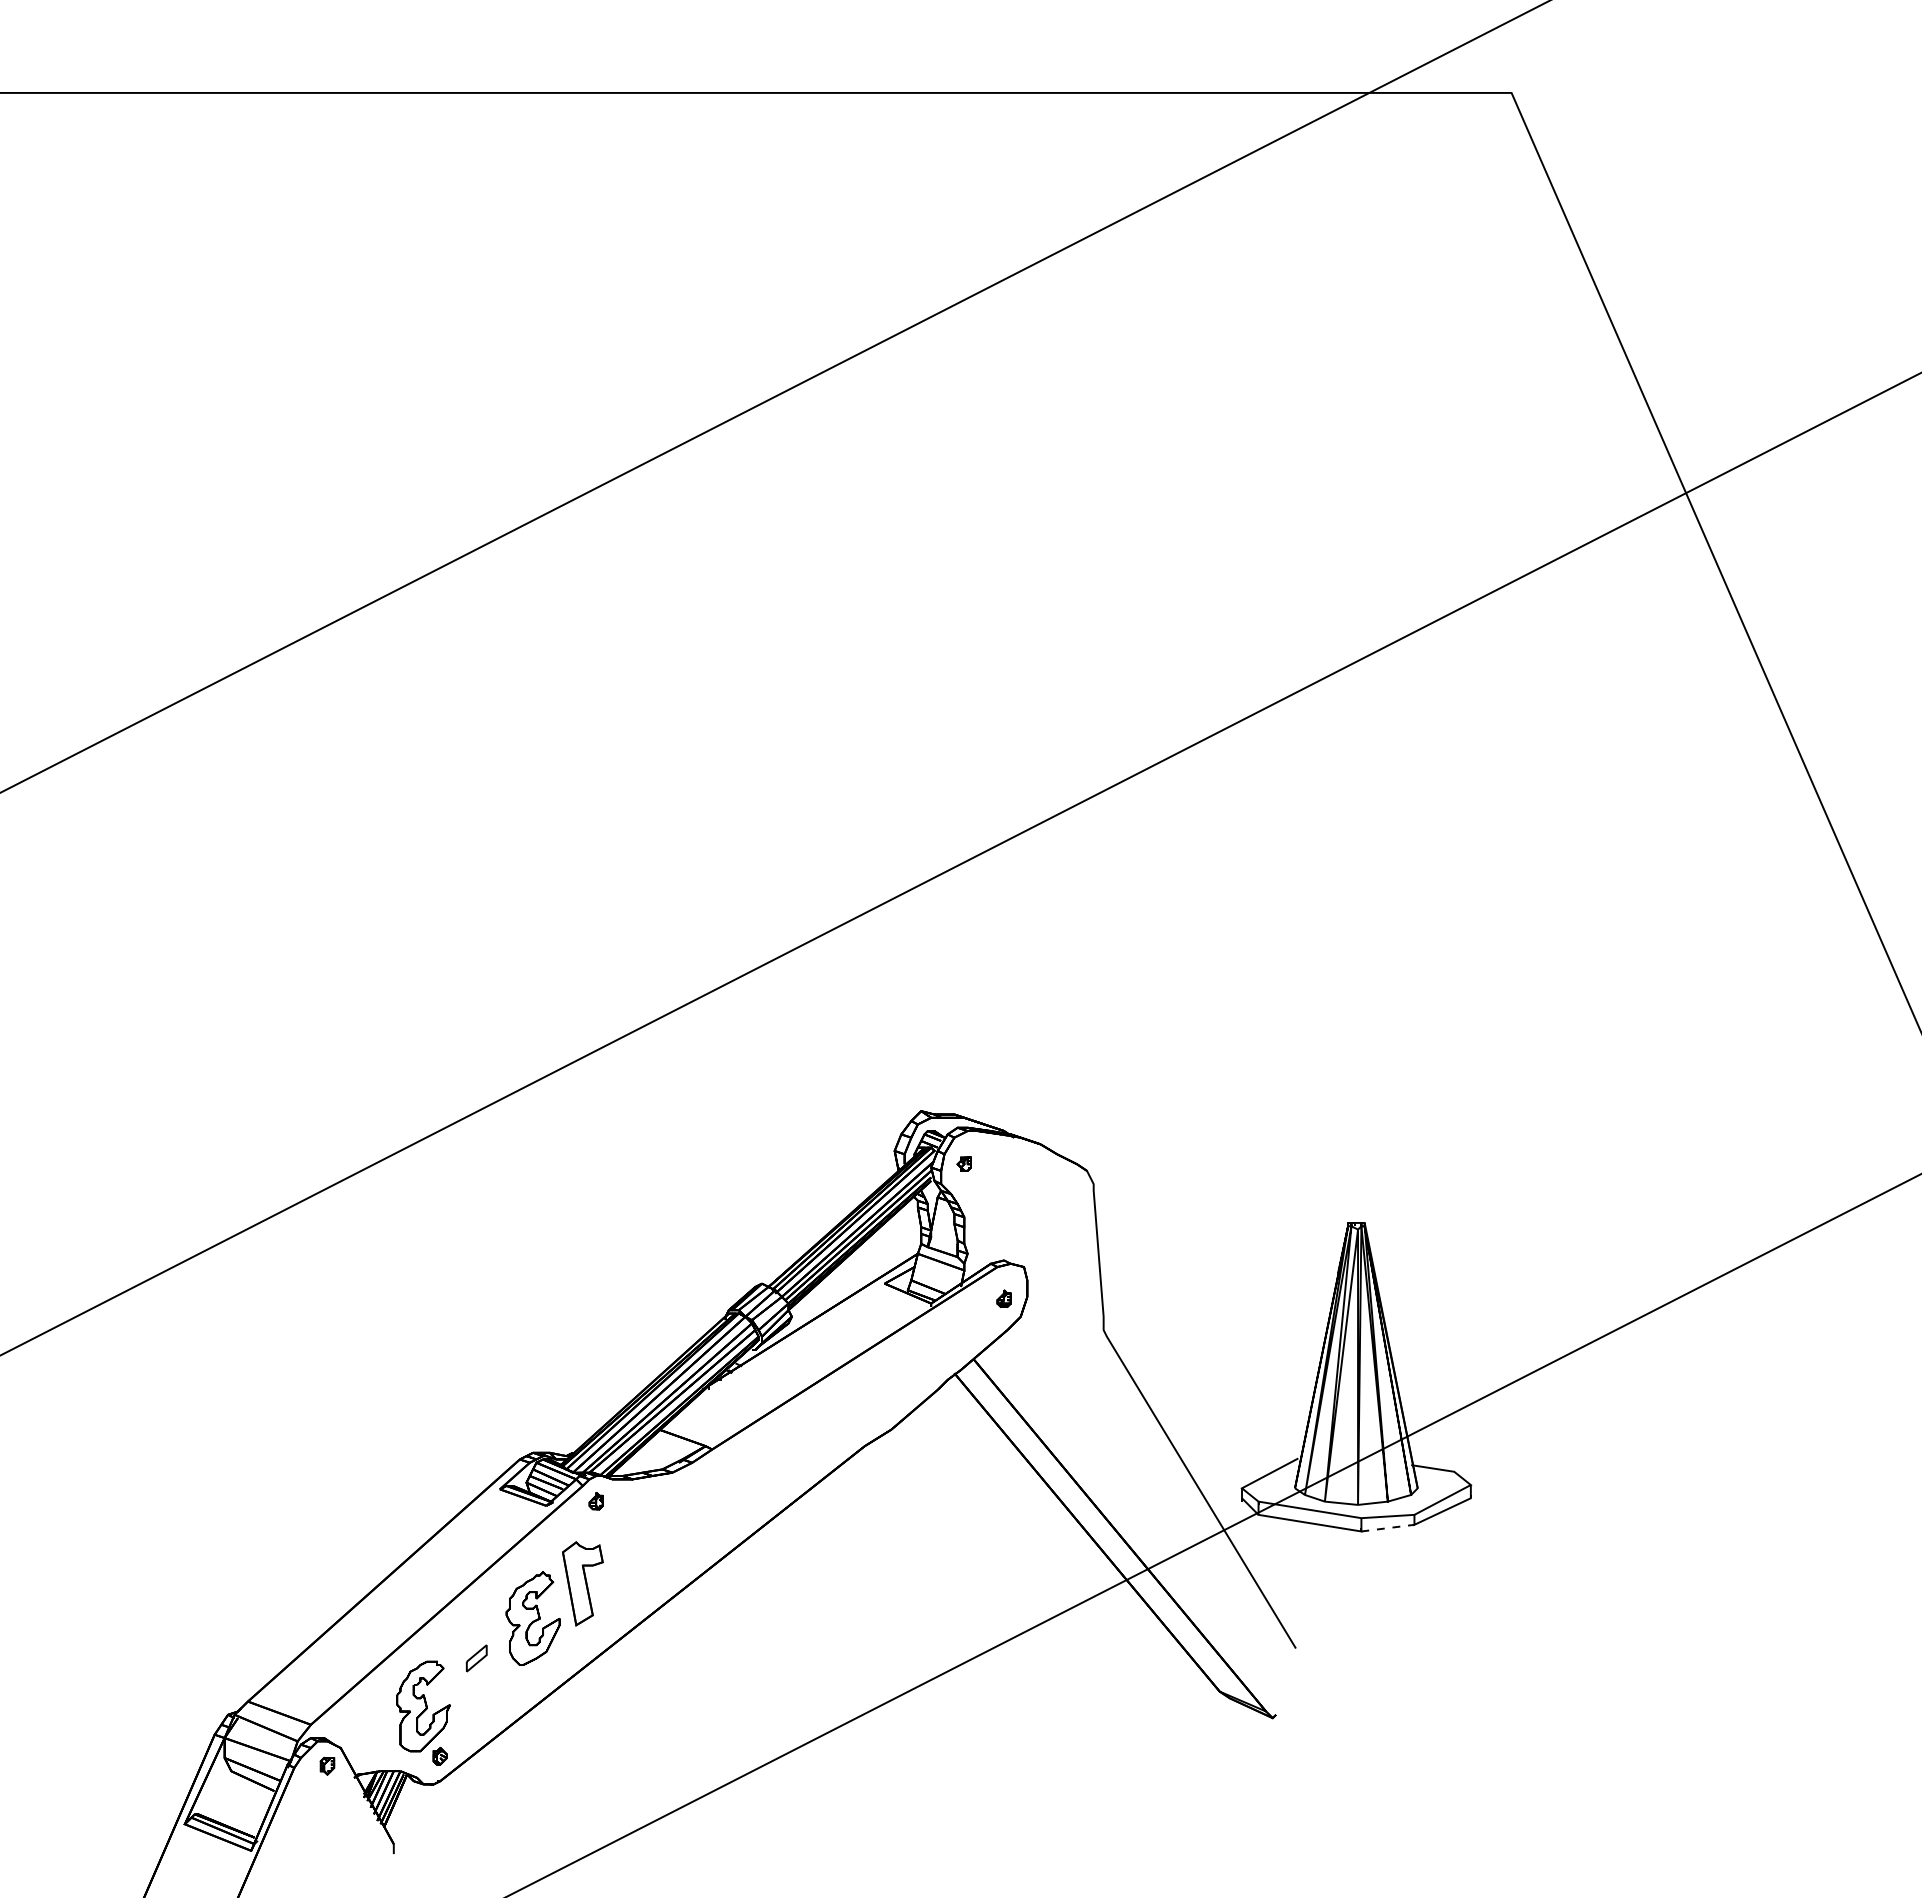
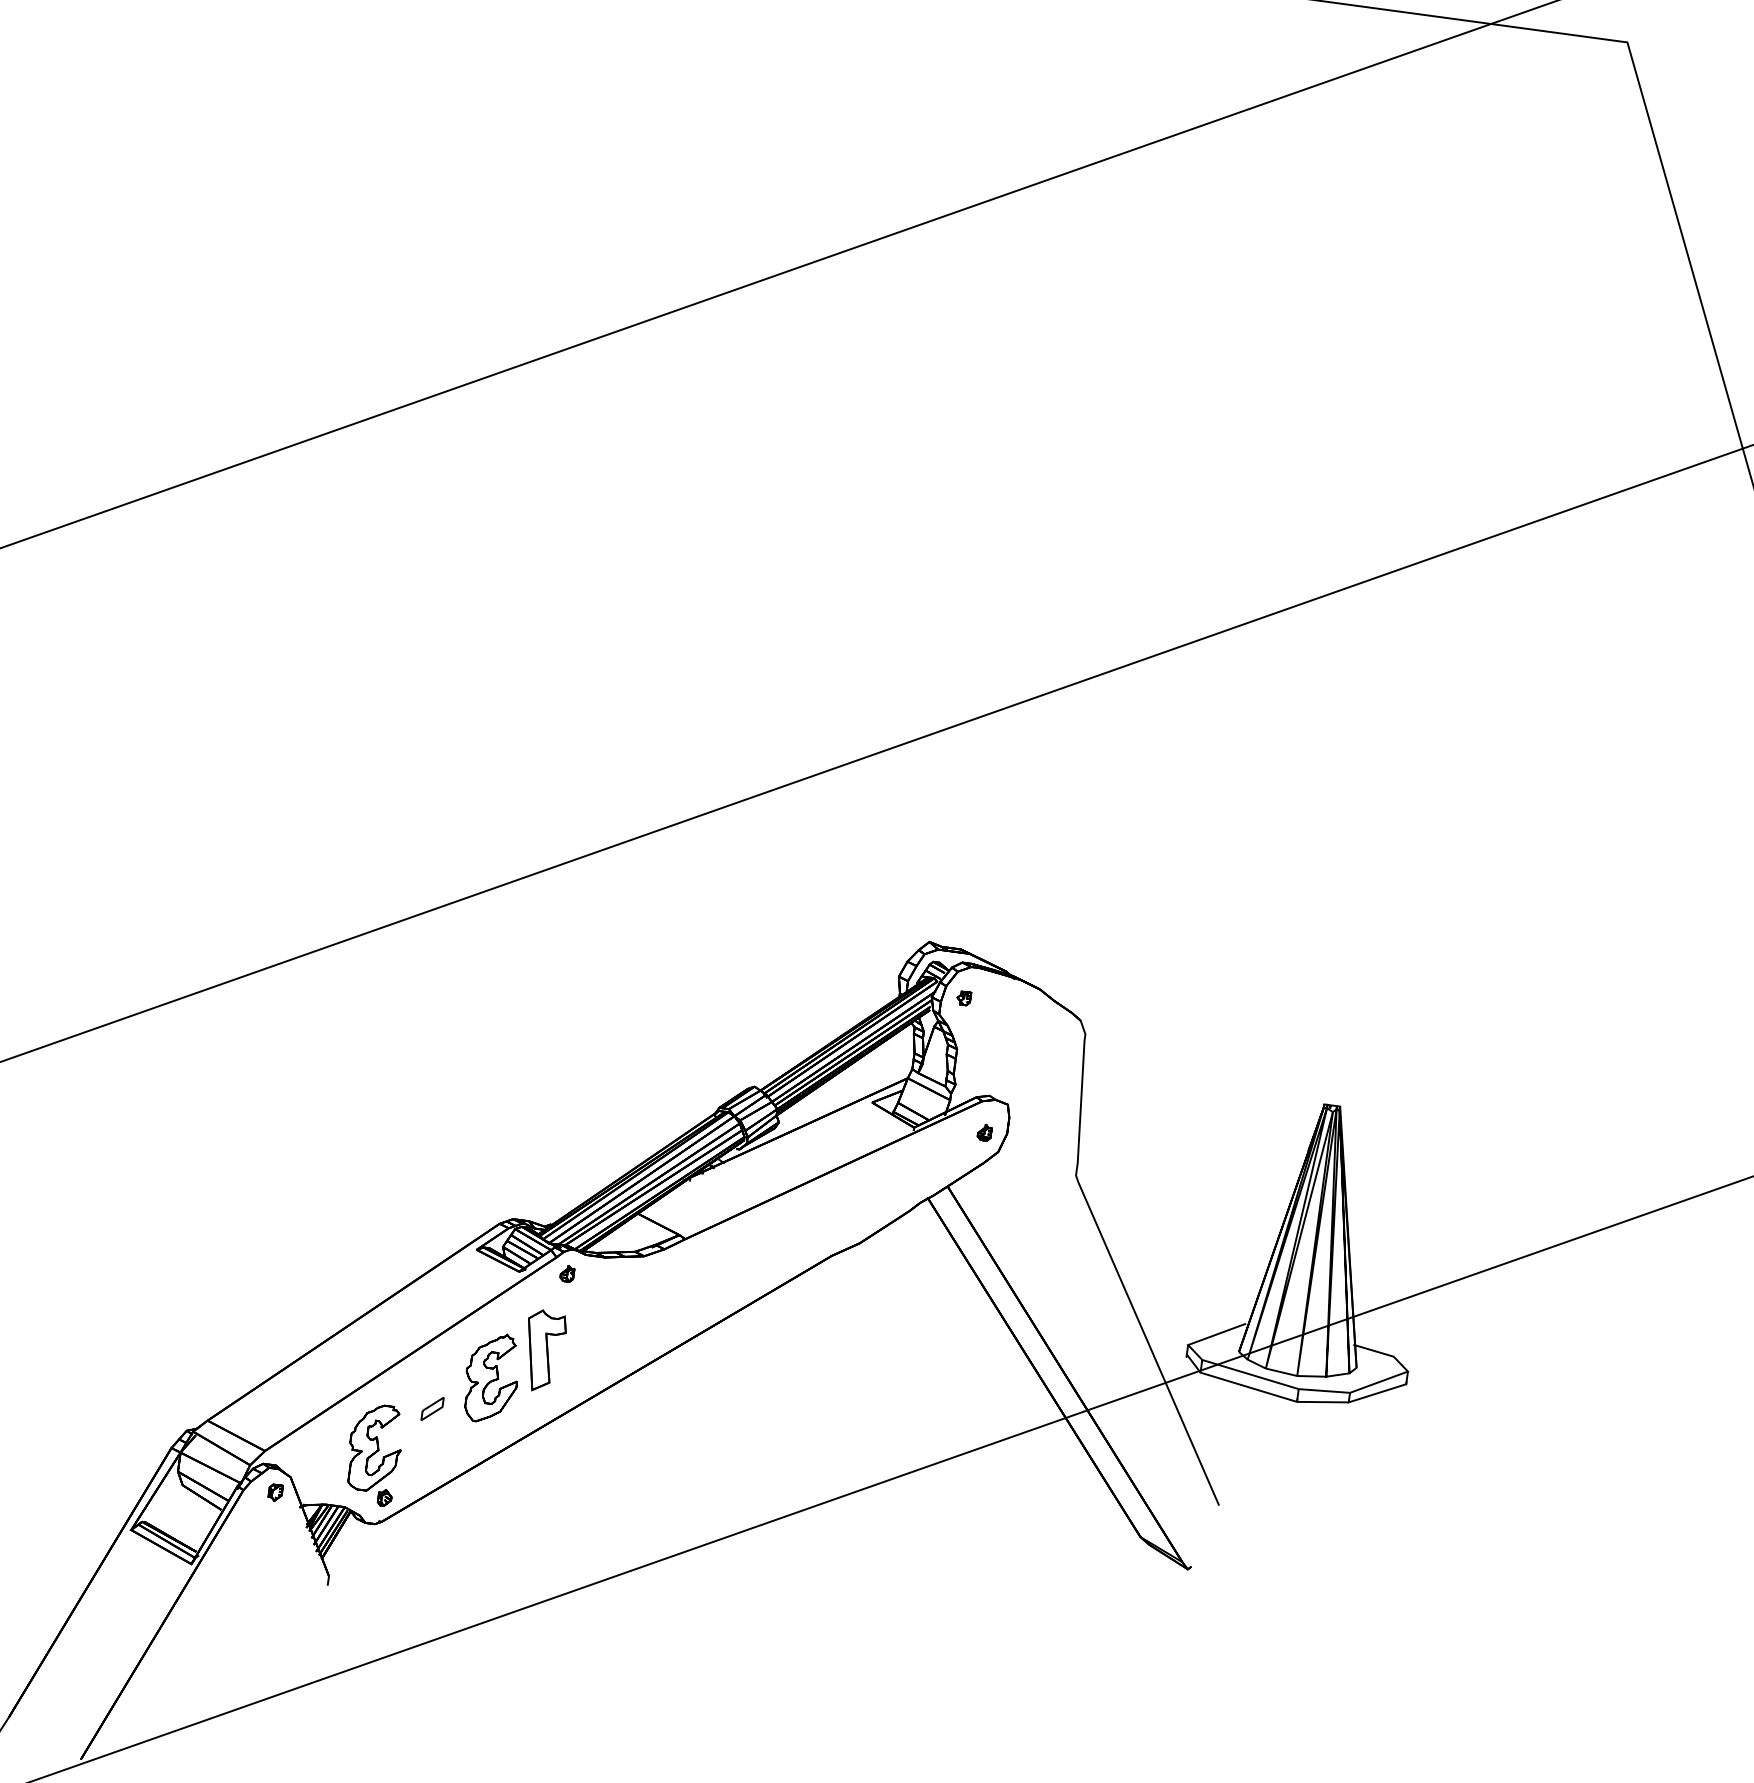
line: (1387, 1528) -> (1322, 1402), dashed -> solid

